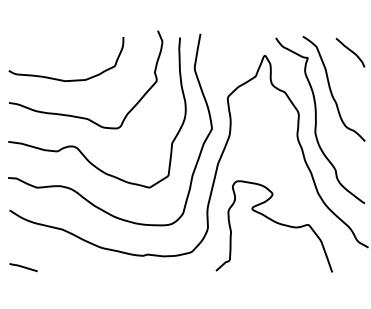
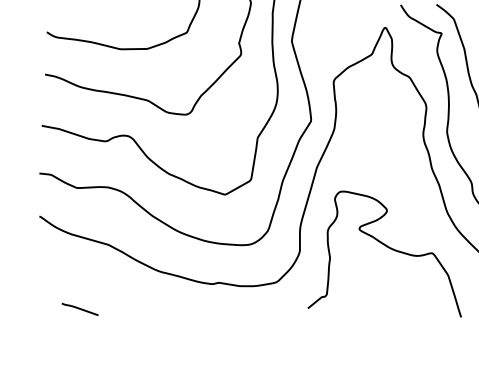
line: (23, 267) -> (80, 309), moved

